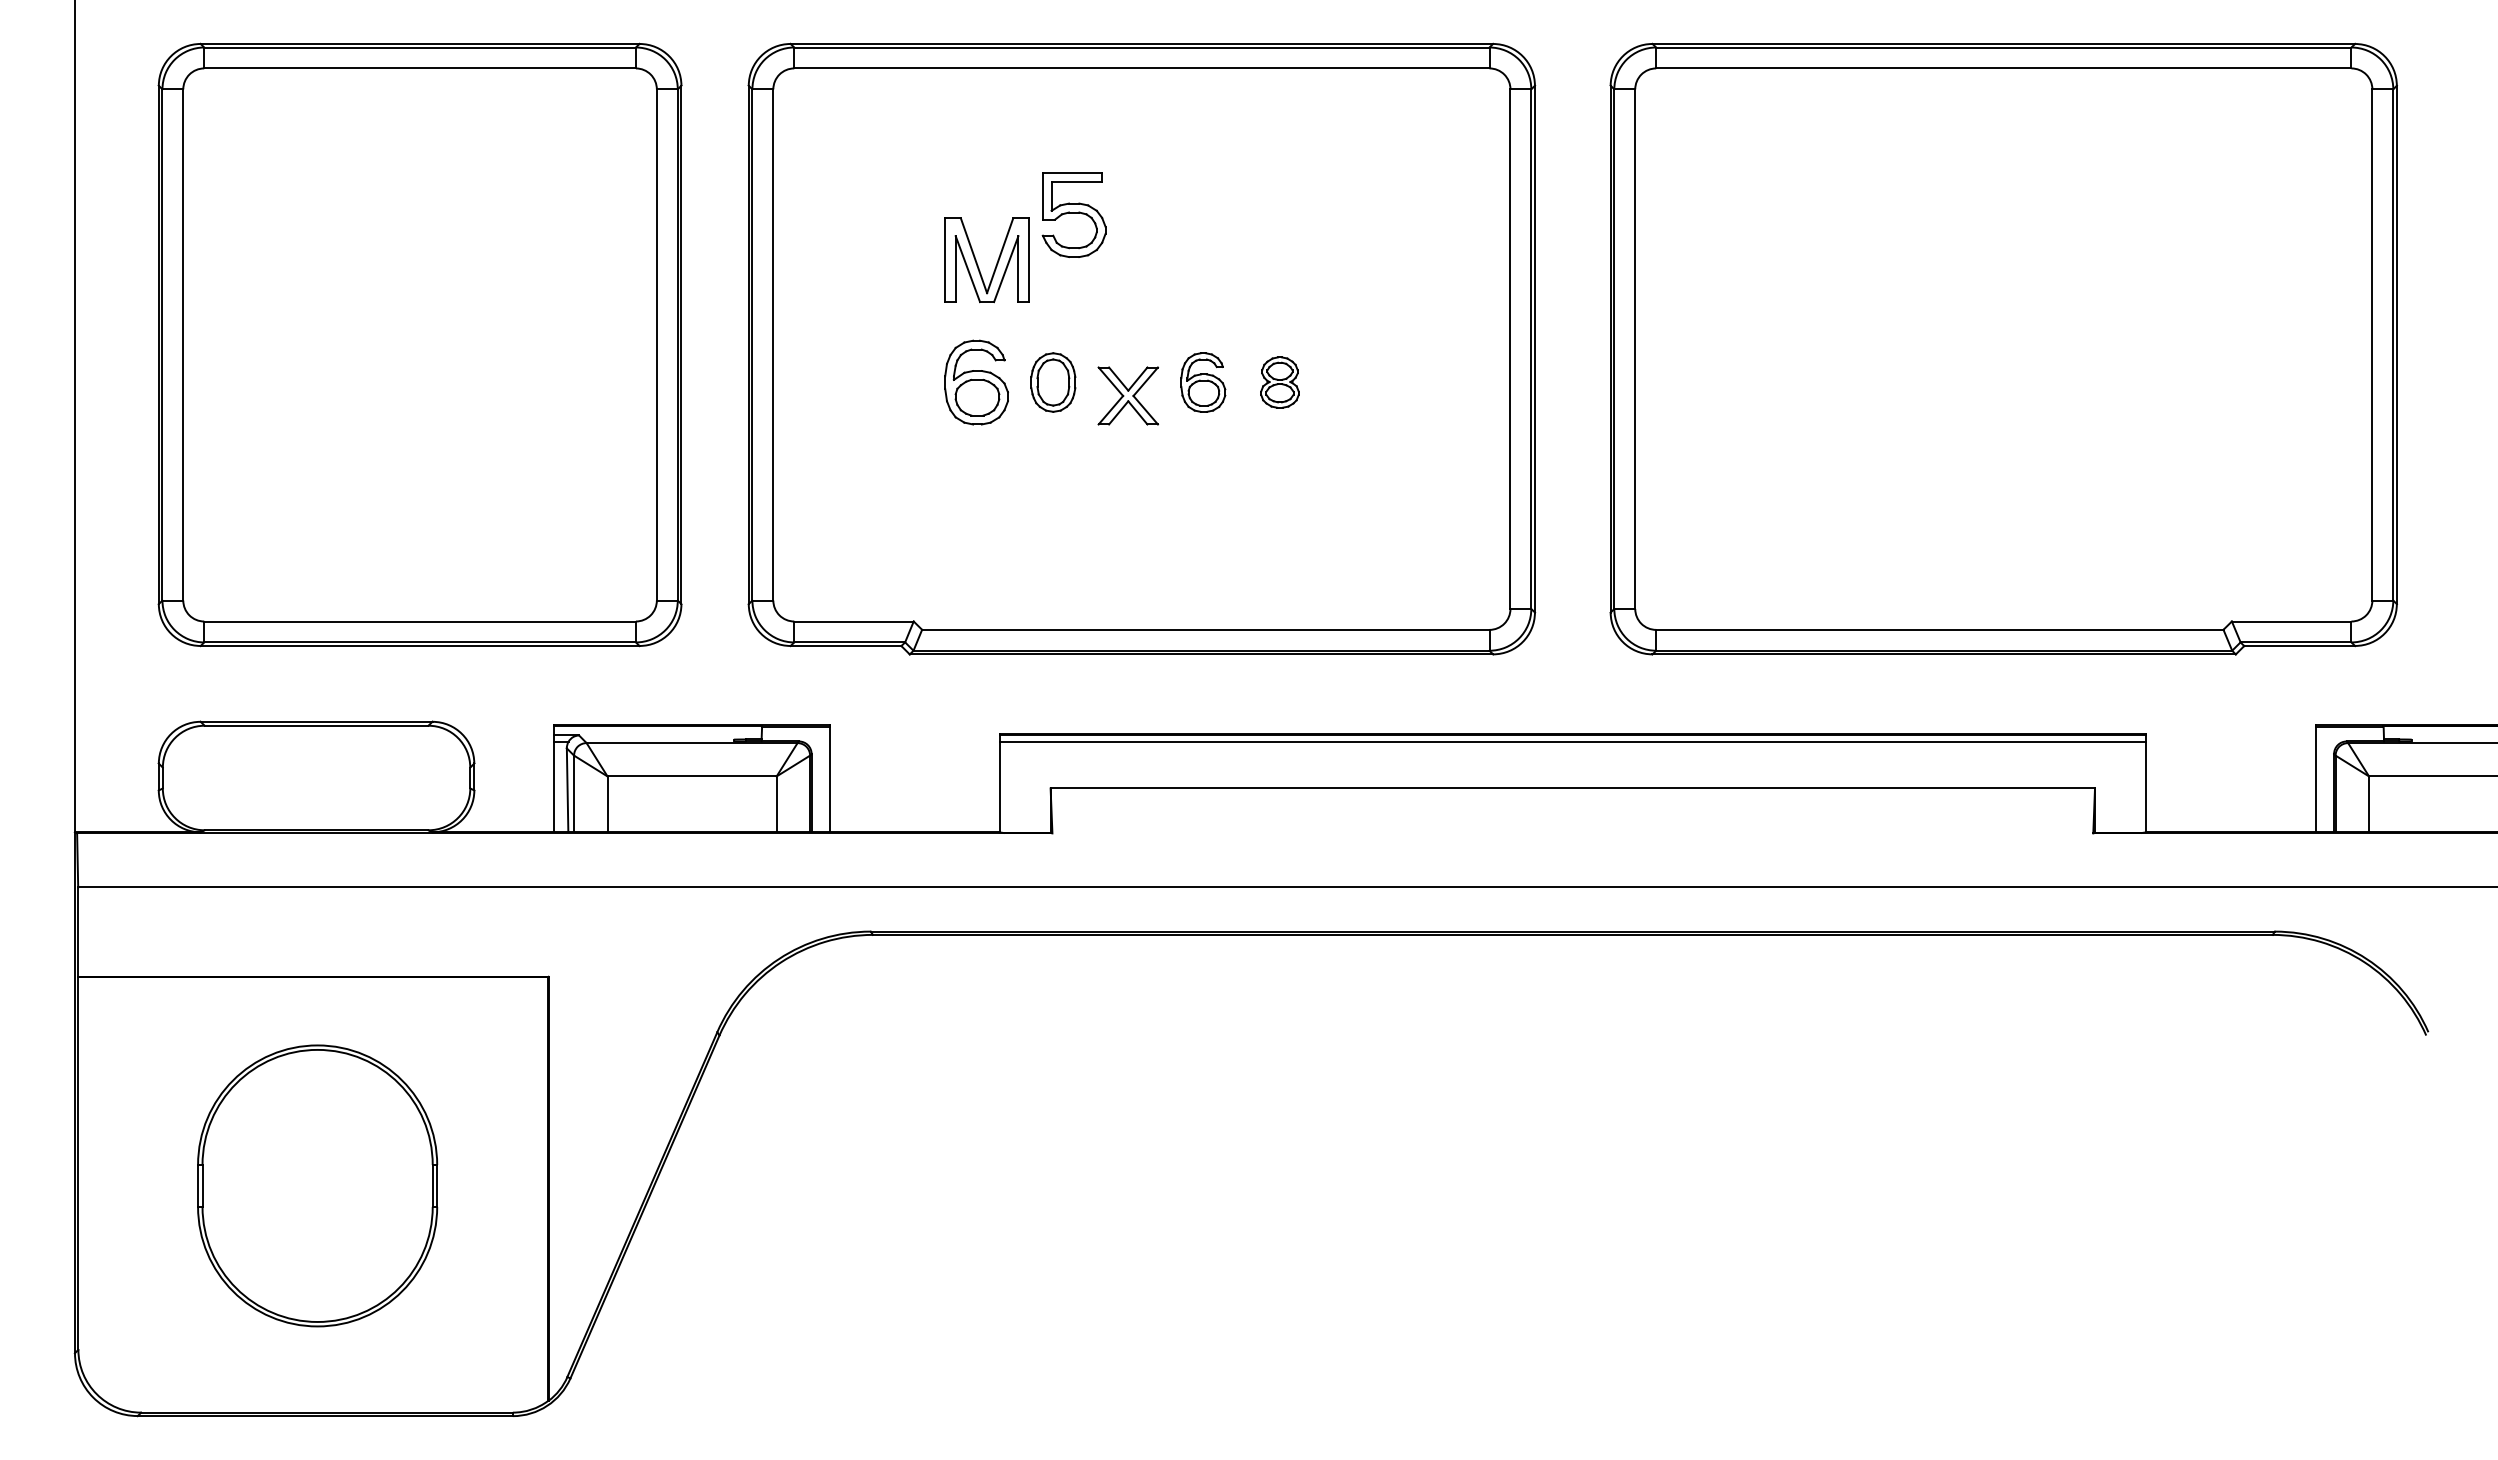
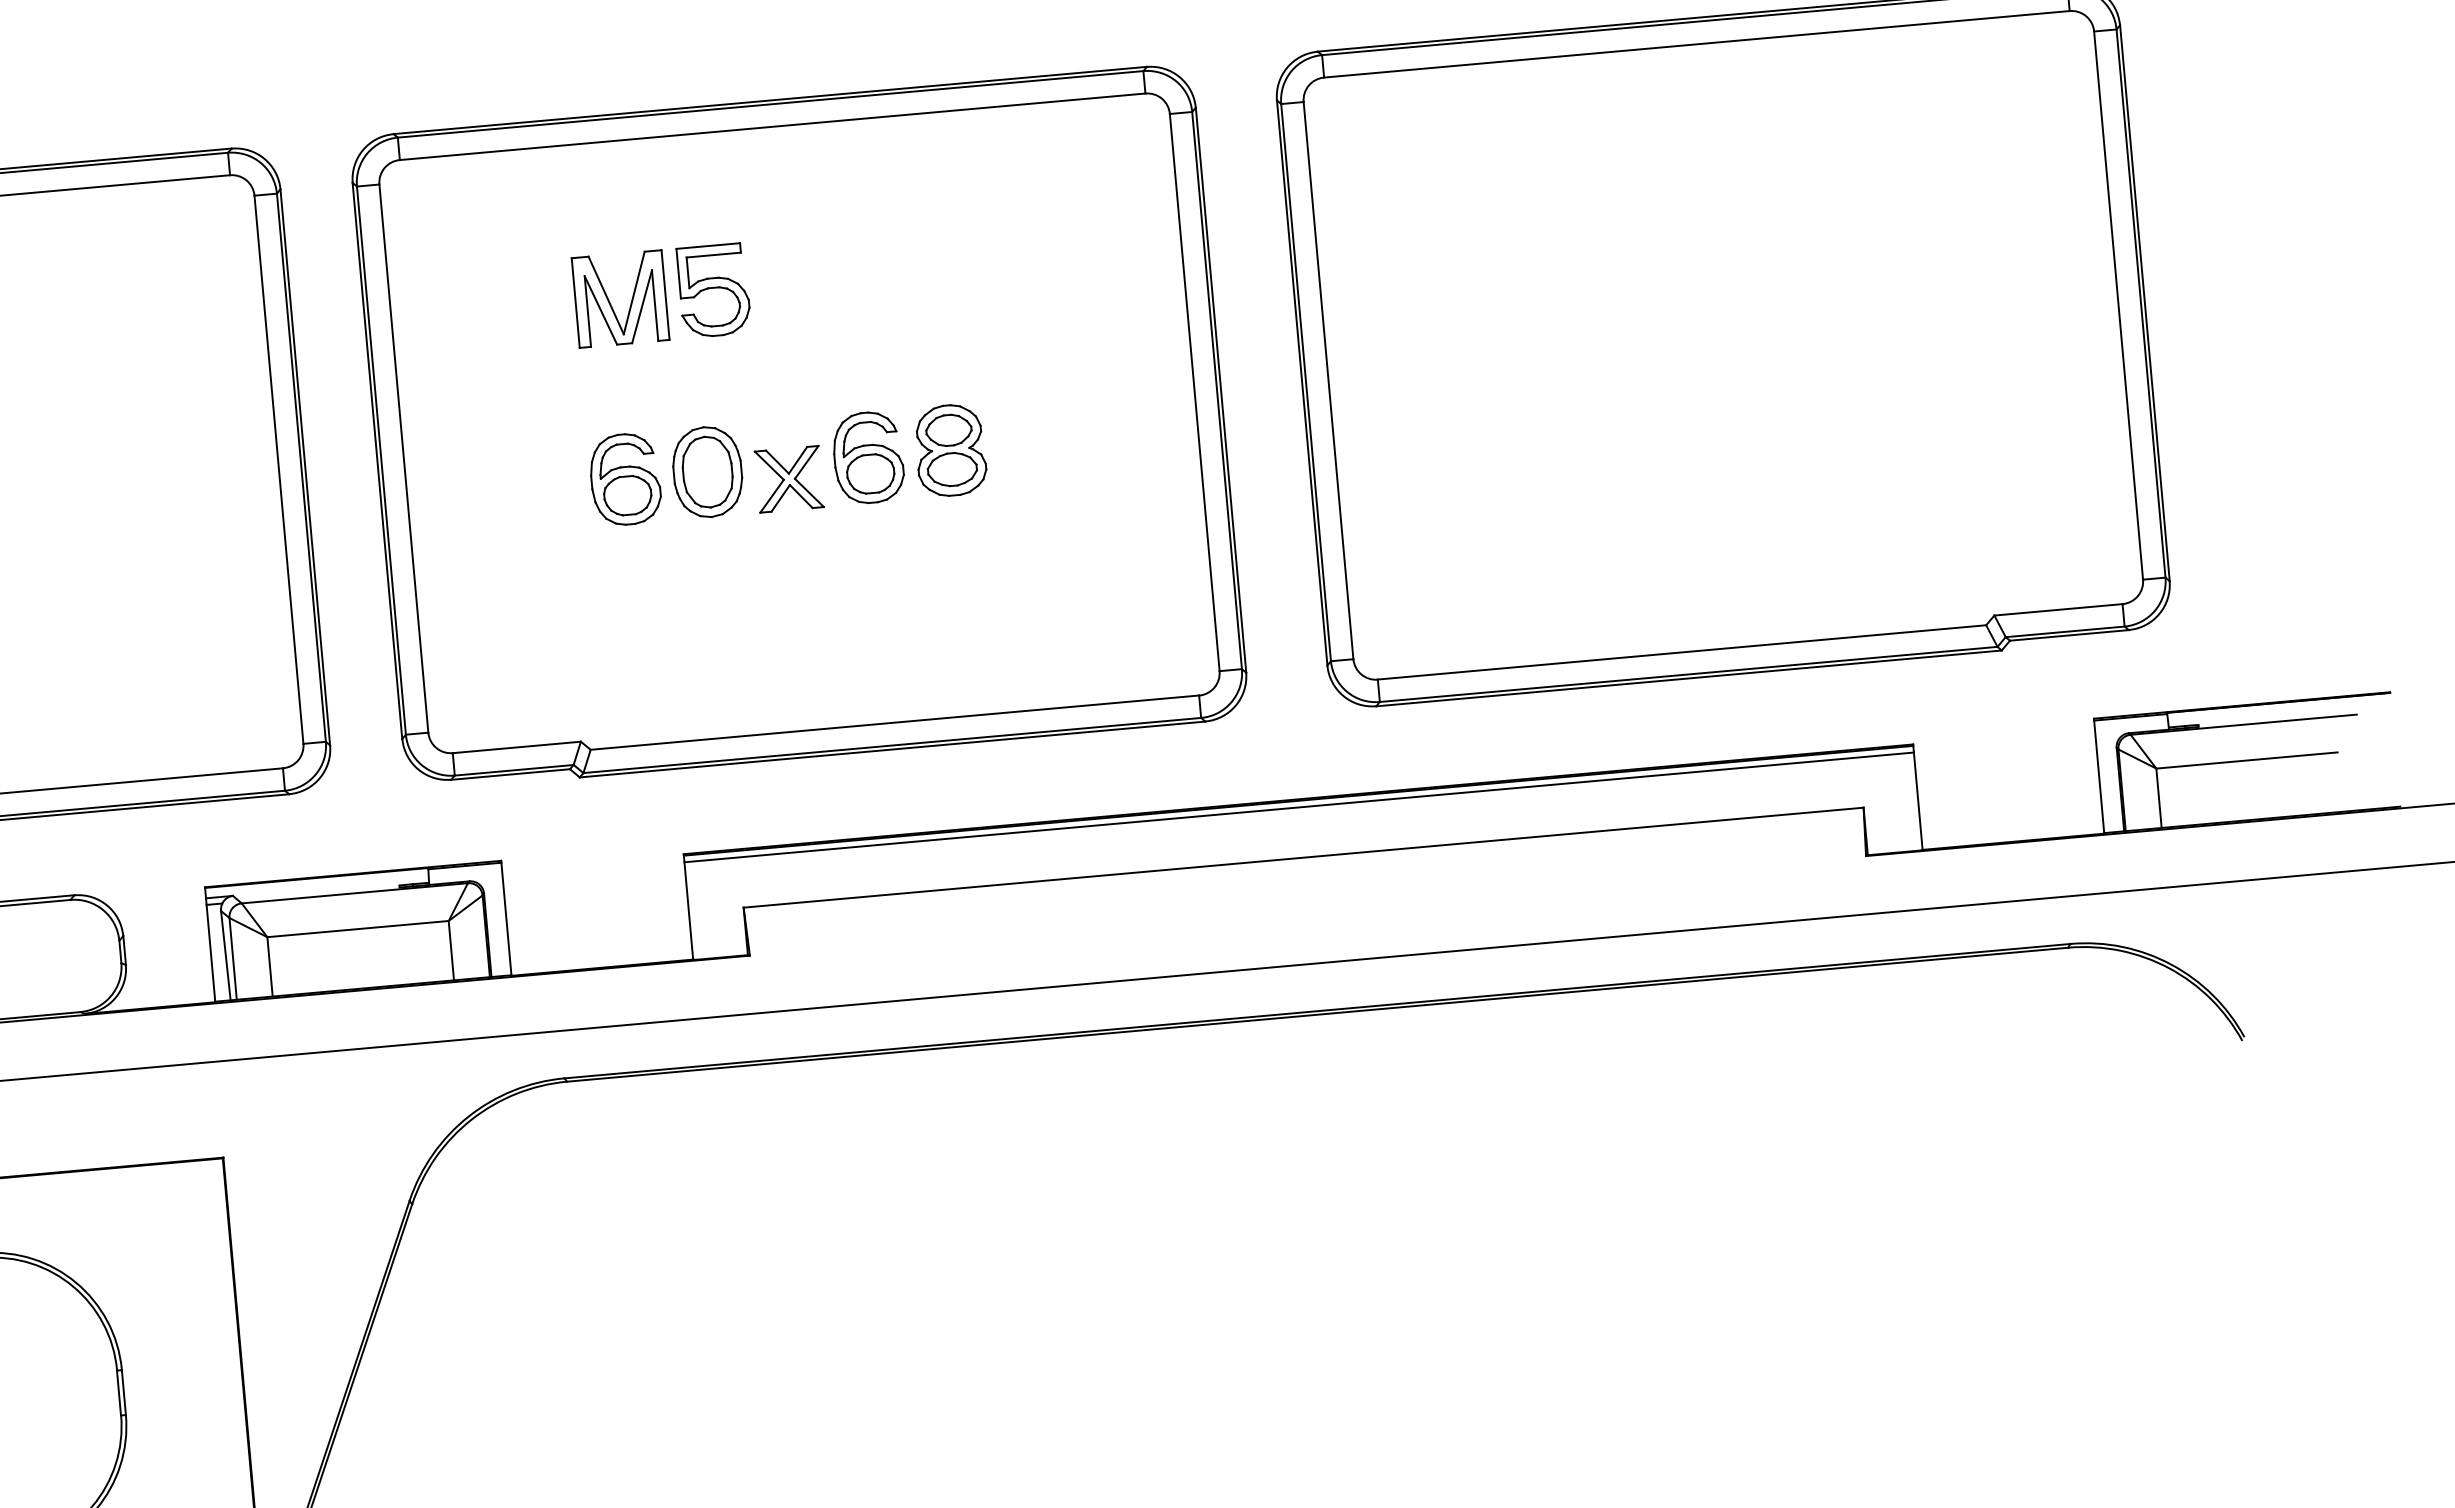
part: (977, 262) -> (610, 302), moved
part: (1053, 382) -> (707, 472), size x1.43
part: (1203, 382) -> (868, 457), size x1.43
part: (1279, 382) -> (950, 450), size x1.67

